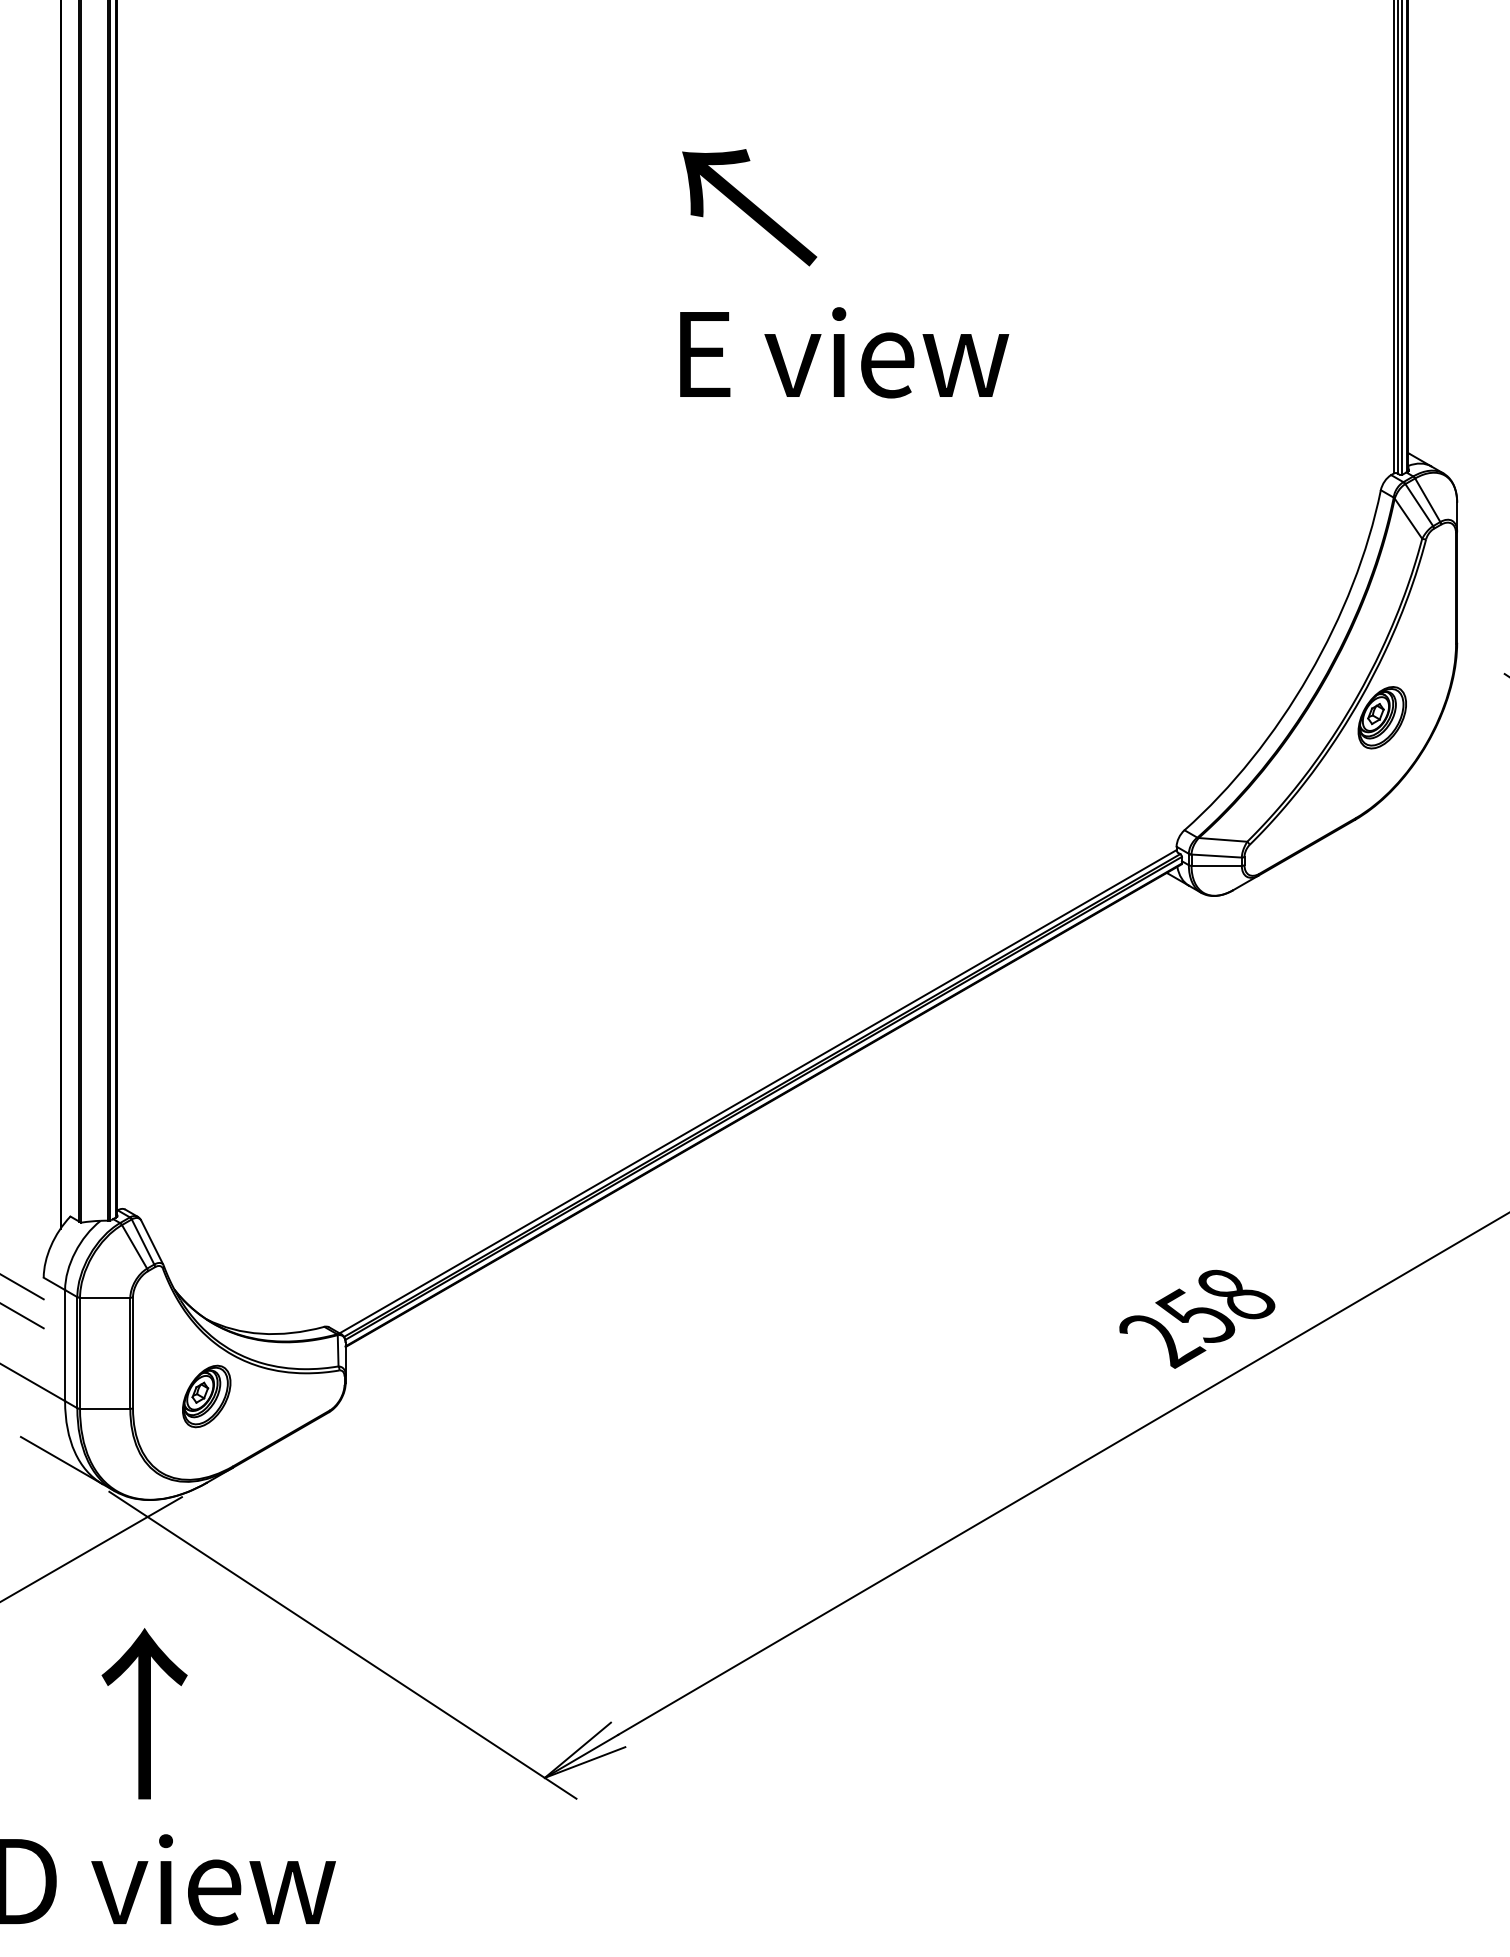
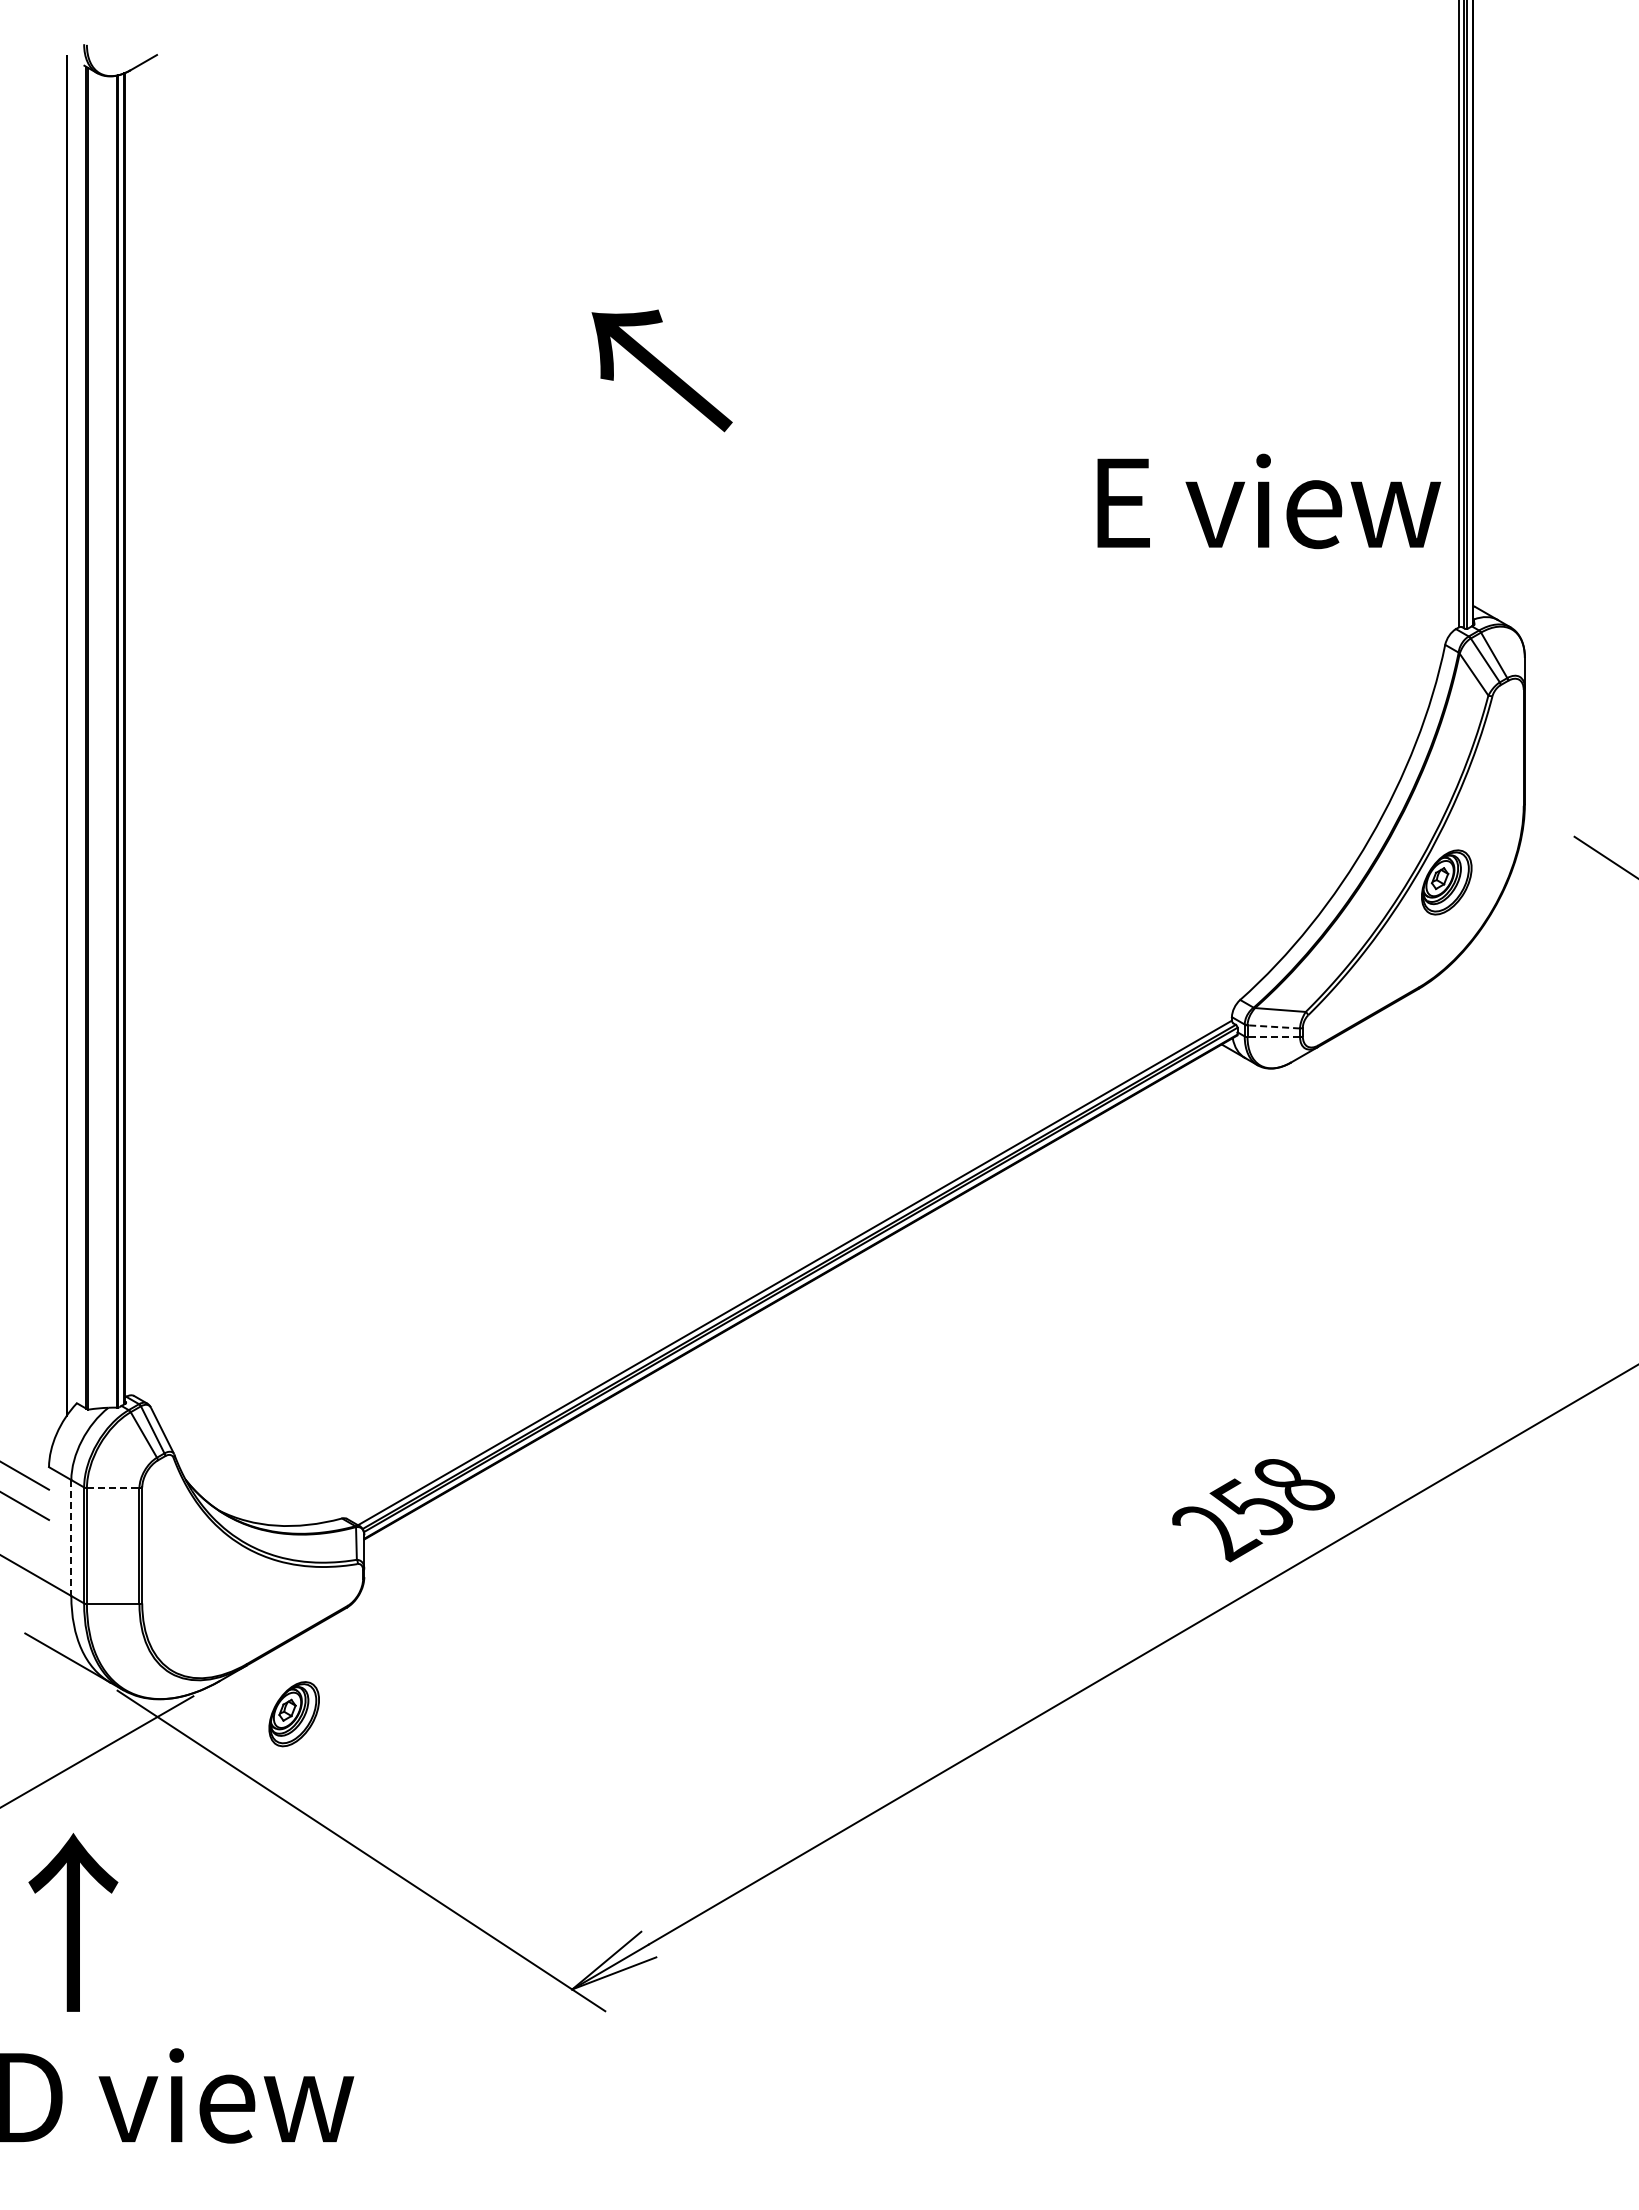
text: (749, 207) -> (661, 370), moved
text: (844, 352) -> (1269, 501), moved
line: (1216, 855) -> (1273, 1026), solid -> dashed
line: (1216, 866) -> (1273, 1037), solid -> dashed
line: (105, 1298) -> (113, 1488), solid -> dashed
line: (65, 1346) -> (71, 1538), solid -> dashed
part: (206, 1396) -> (293, 1714), moved
text: (144, 1713) -> (73, 1922), moved

